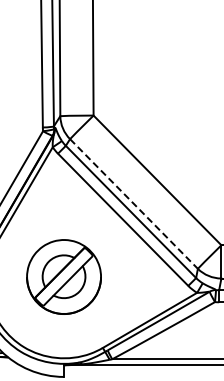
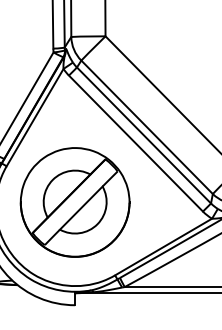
line: (134, 204) -> (147, 127), dashed -> solid
part: (63, 276) -> (74, 201), size x1.43

